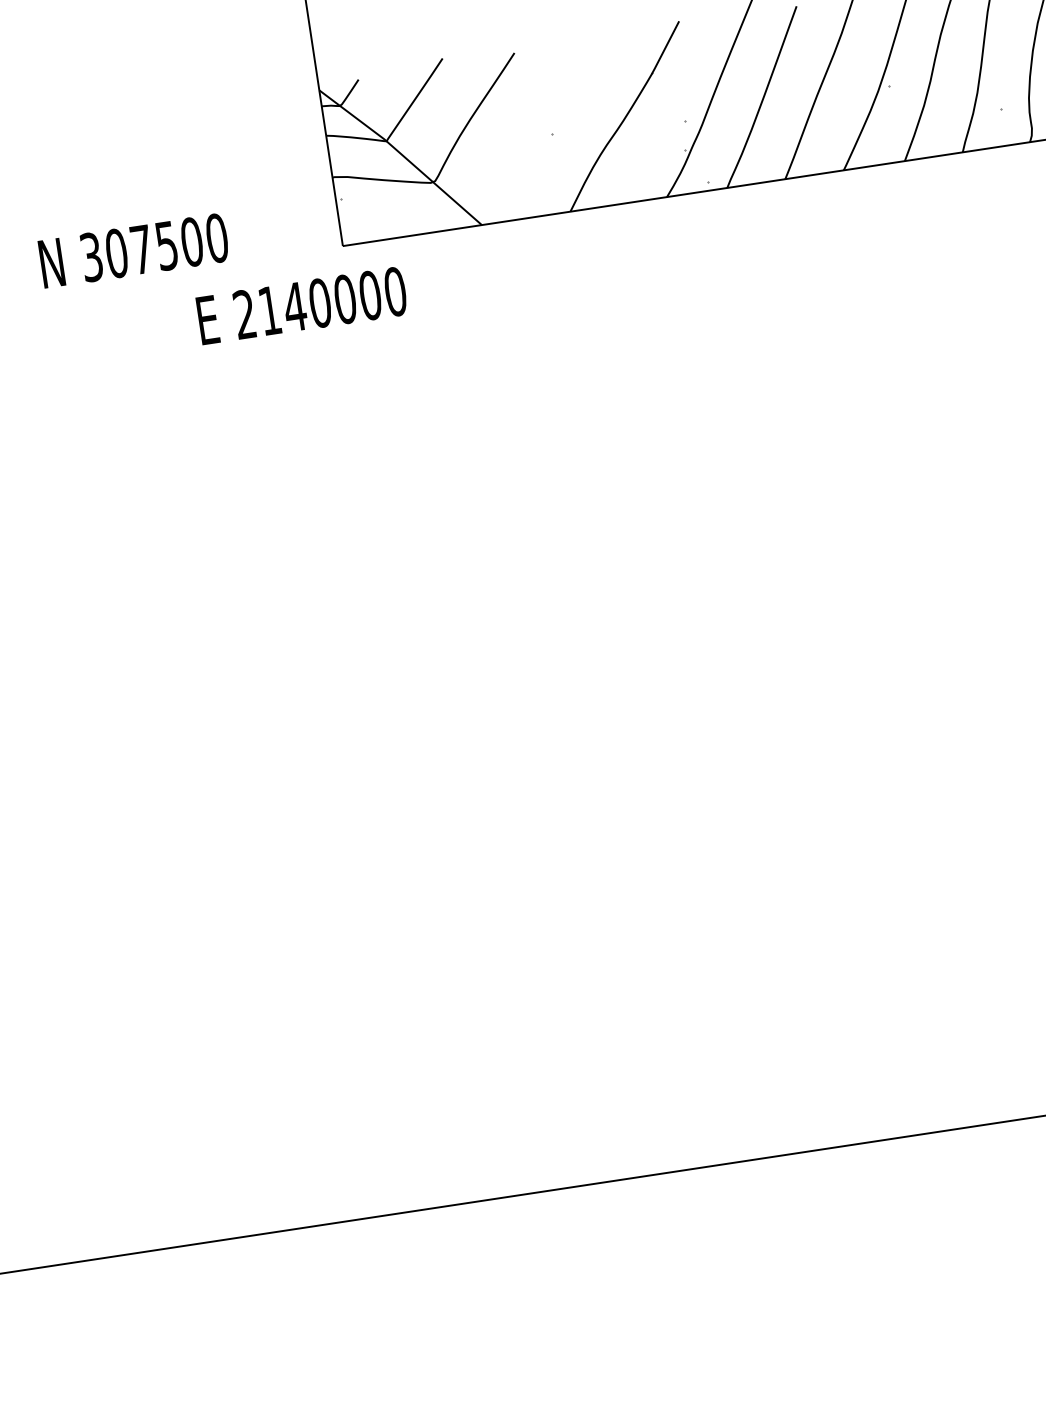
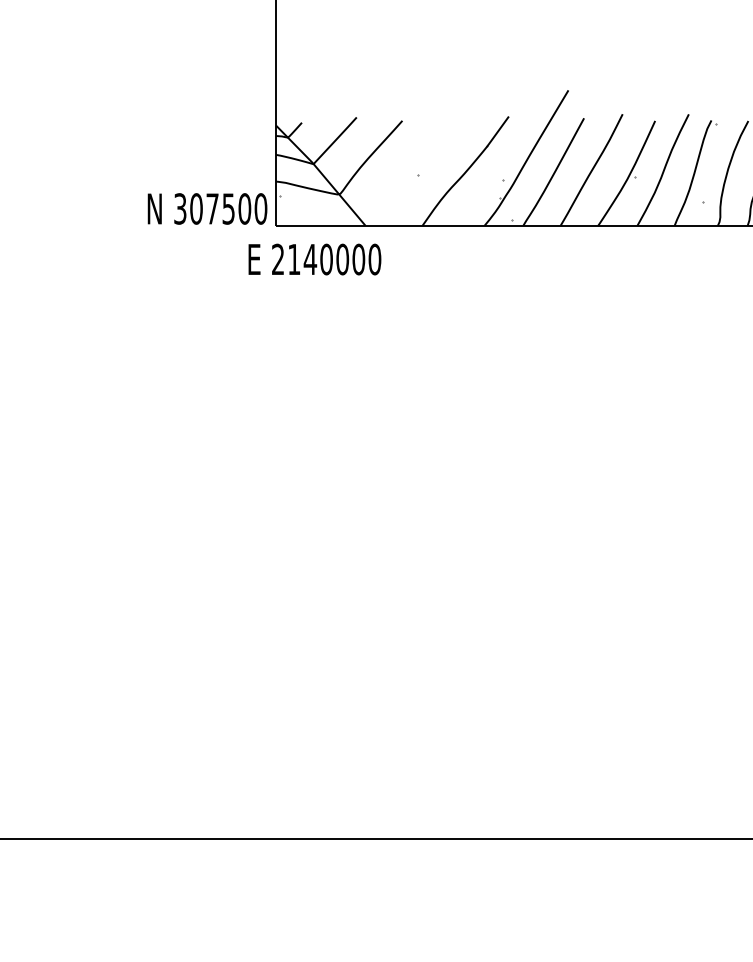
text: (133, 250) -> (207, 208), moved
text: (301, 305) -> (314, 259), moved

